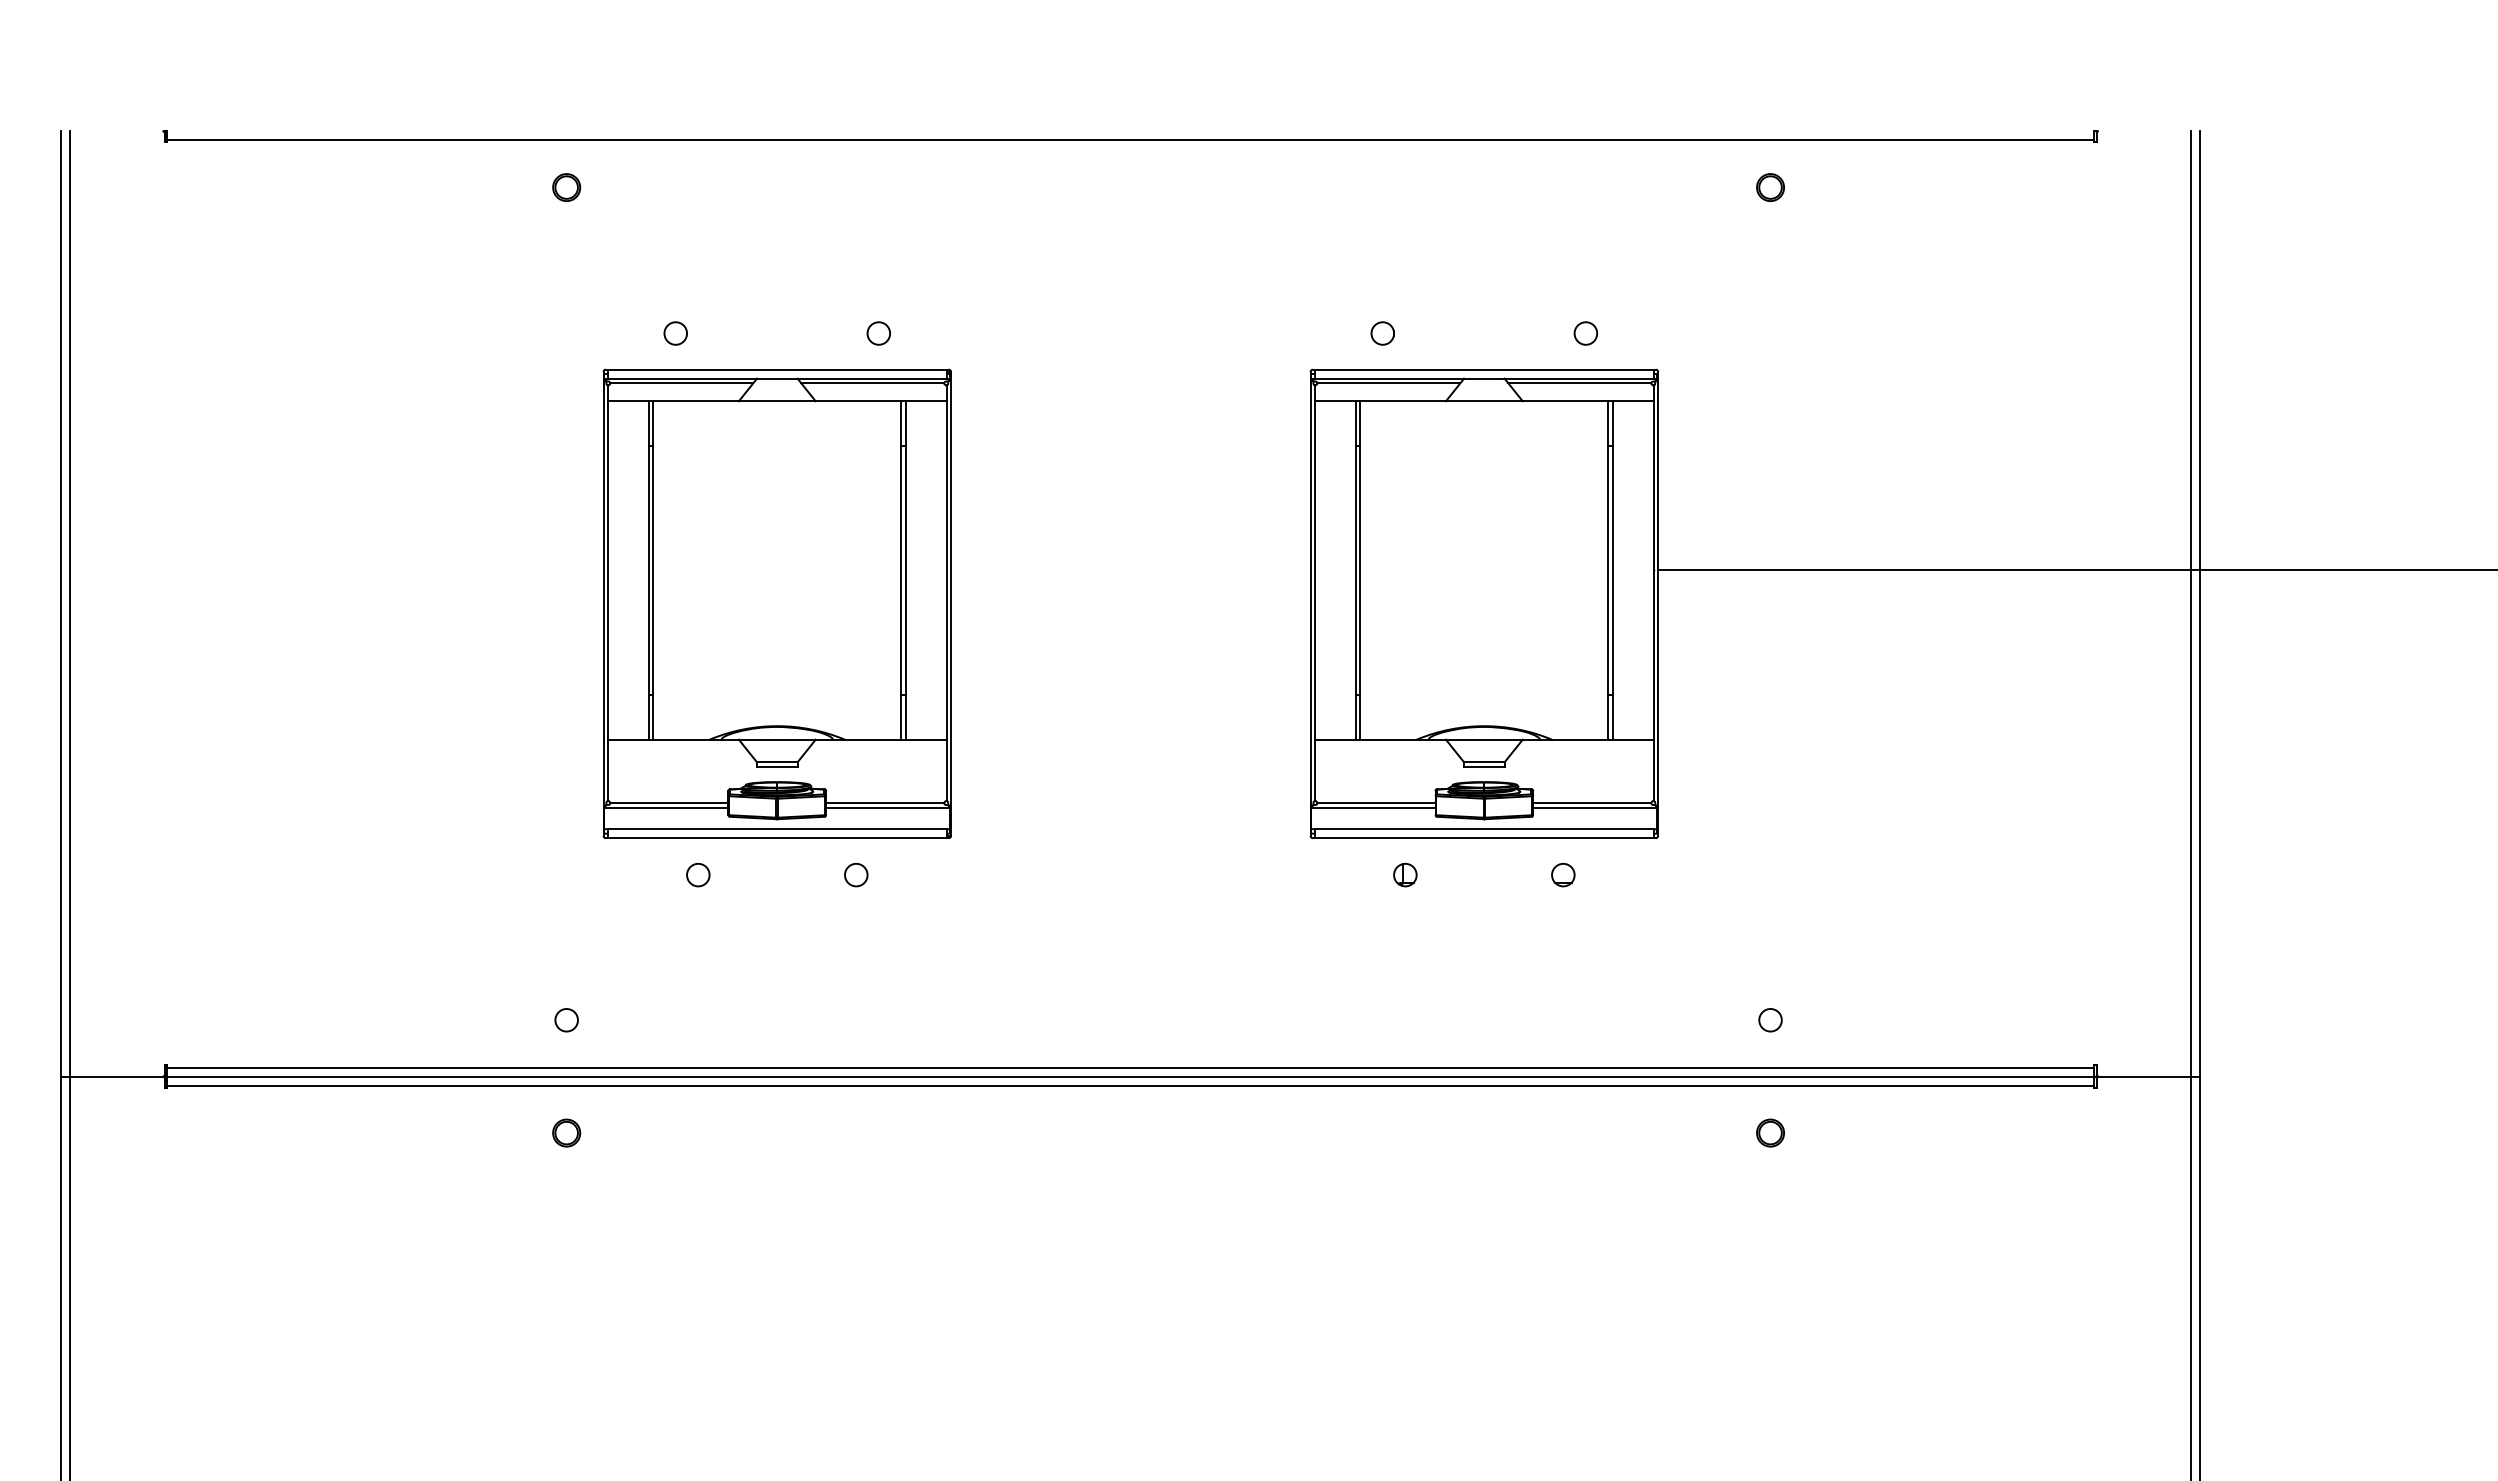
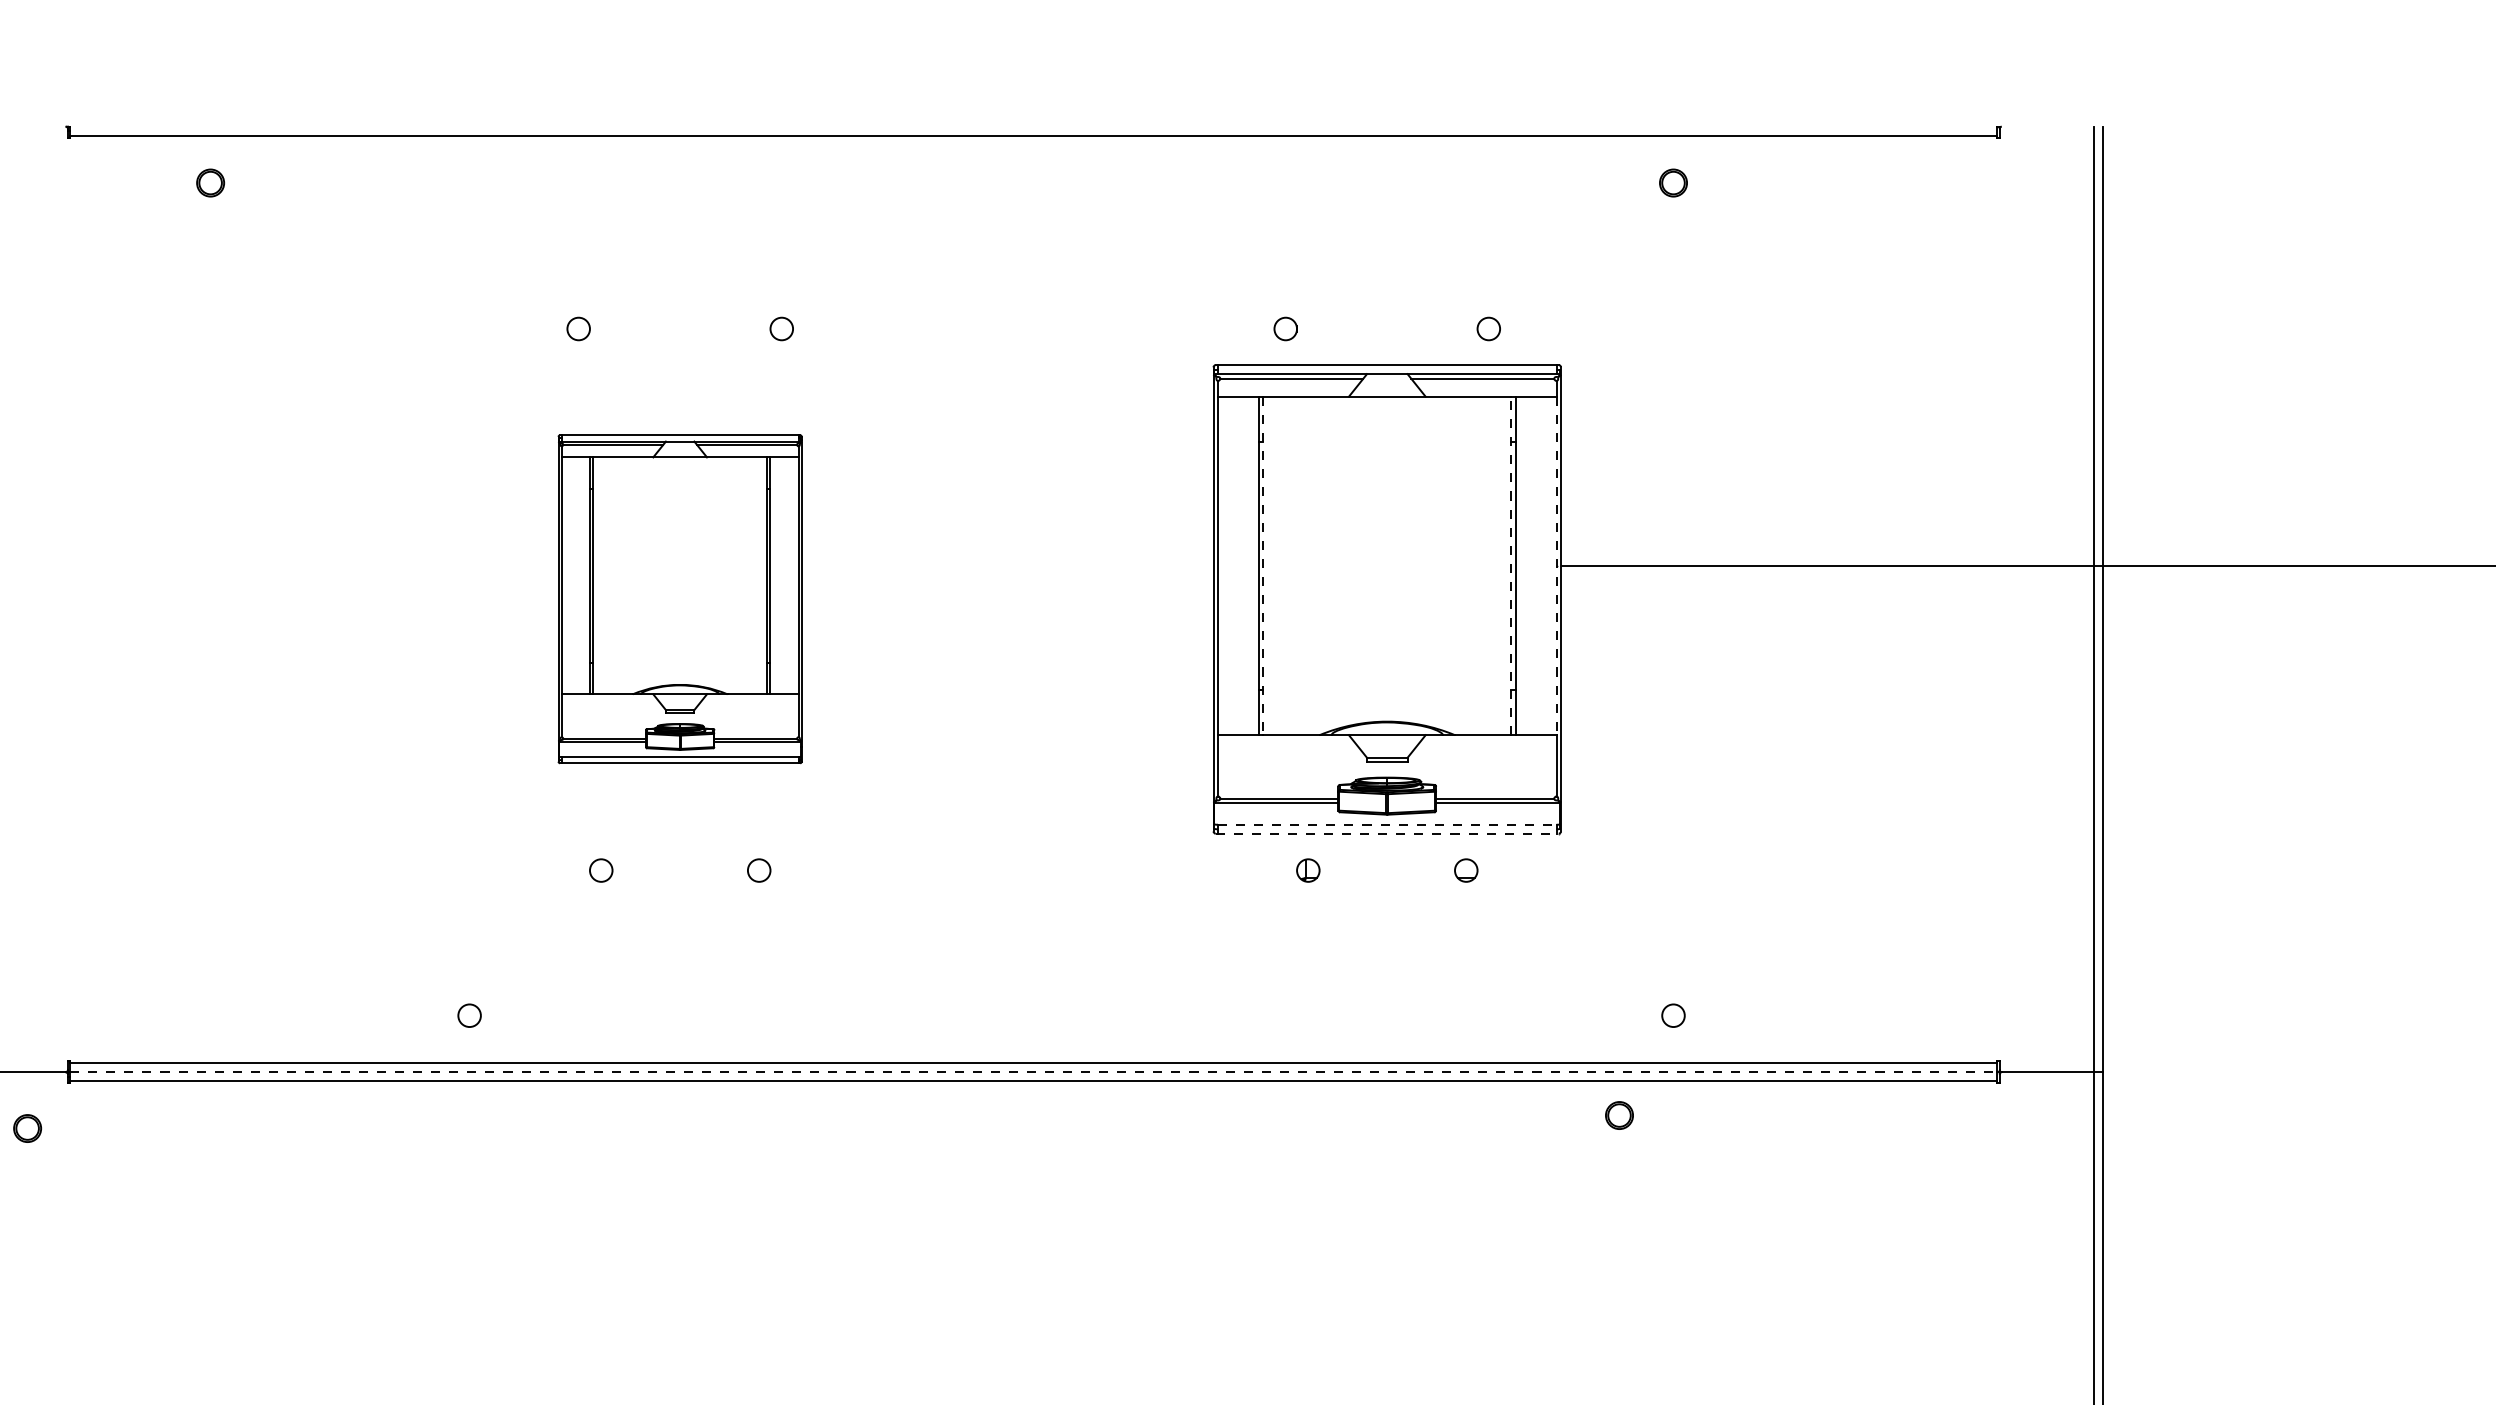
part: (566, 187) -> (210, 182), moved
line: (1608, 569) -> (1511, 564), solid -> dashed
line: (1360, 570) -> (1263, 565), solid -> dashed
line: (1653, 570) -> (1556, 565), solid -> dashed
part: (776, 603) -> (679, 598), size x0.7
line: (1484, 829) -> (1387, 824), solid -> dashed
line: (1484, 838) -> (1387, 833), solid -> dashed
line: (1130, 1076) -> (1033, 1071), solid -> dashed
part: (566, 1132) -> (27, 1127), moved
part: (1770, 1132) -> (1619, 1114), moved

